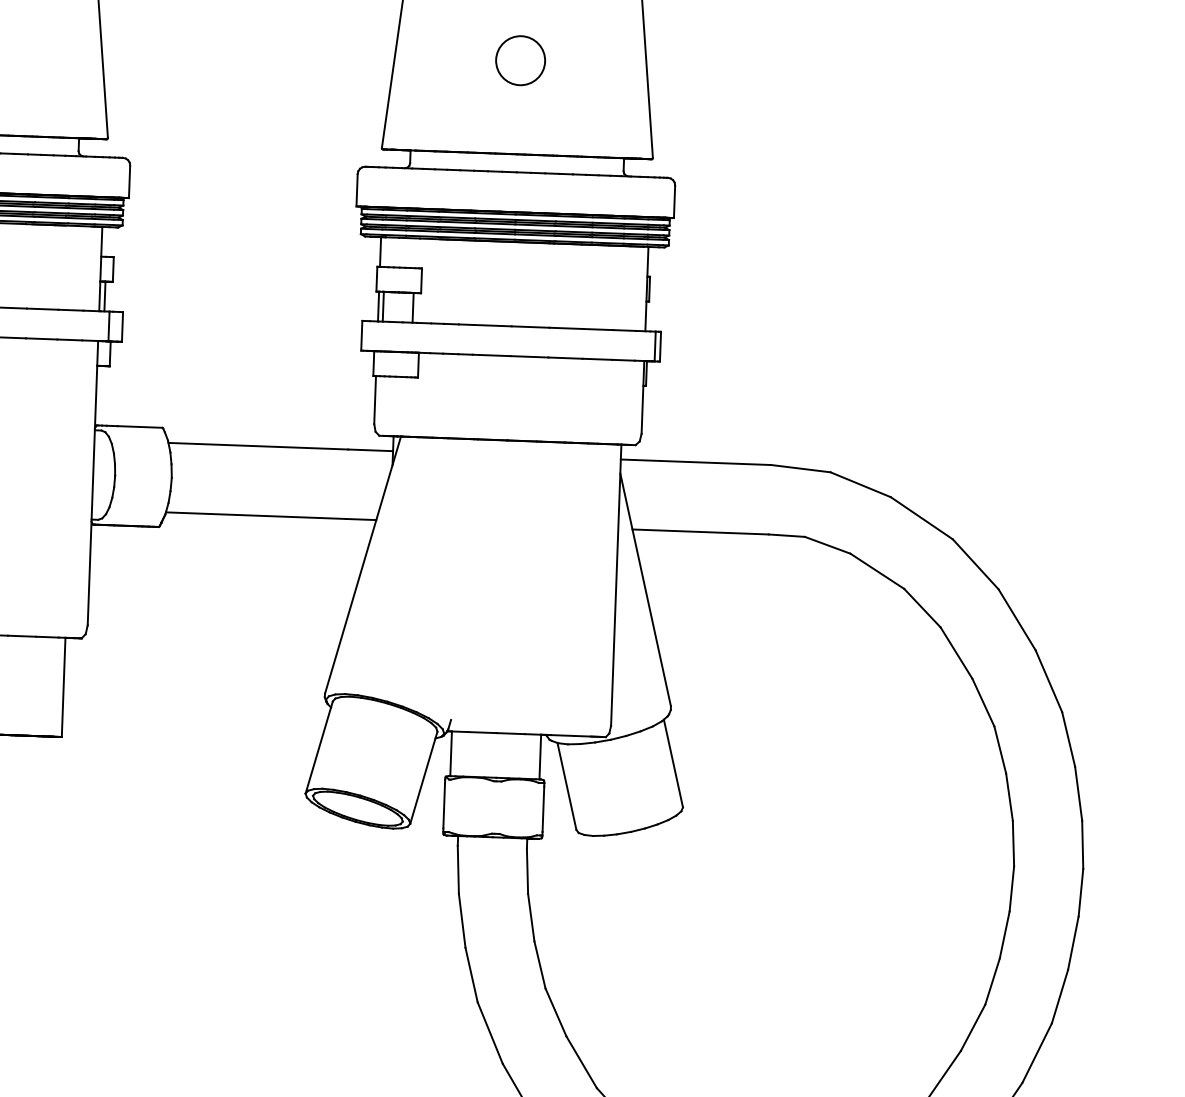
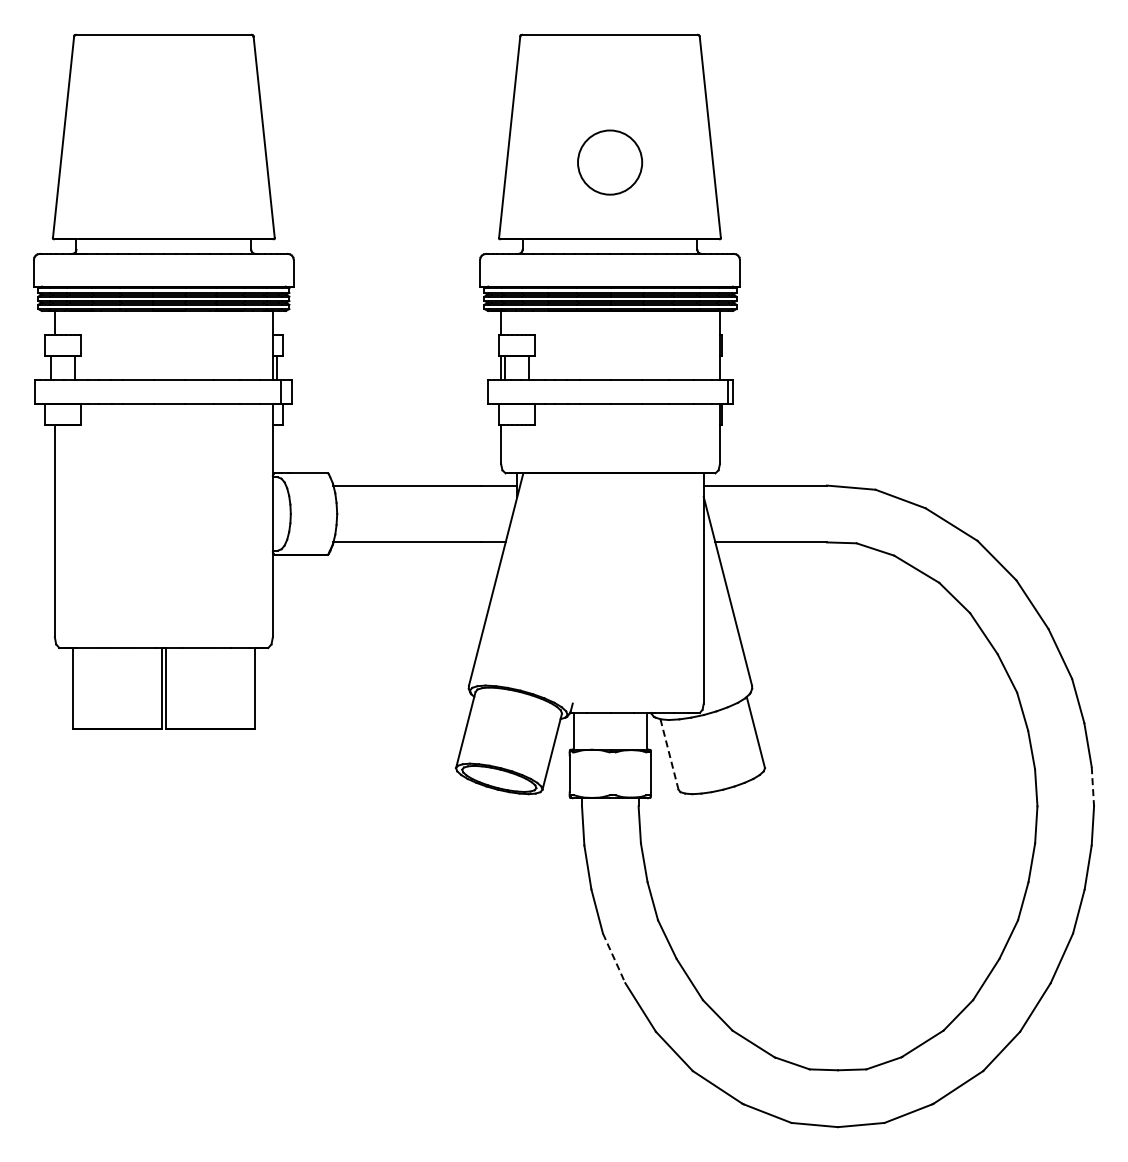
circle: (520, 60) -> (609, 162), size x1.6
line: (566, 786) -> (669, 754), solid -> dashed
line: (1082, 844) -> (1092, 786), solid -> dashed
line: (490, 1033) -> (614, 958), solid -> dashed

